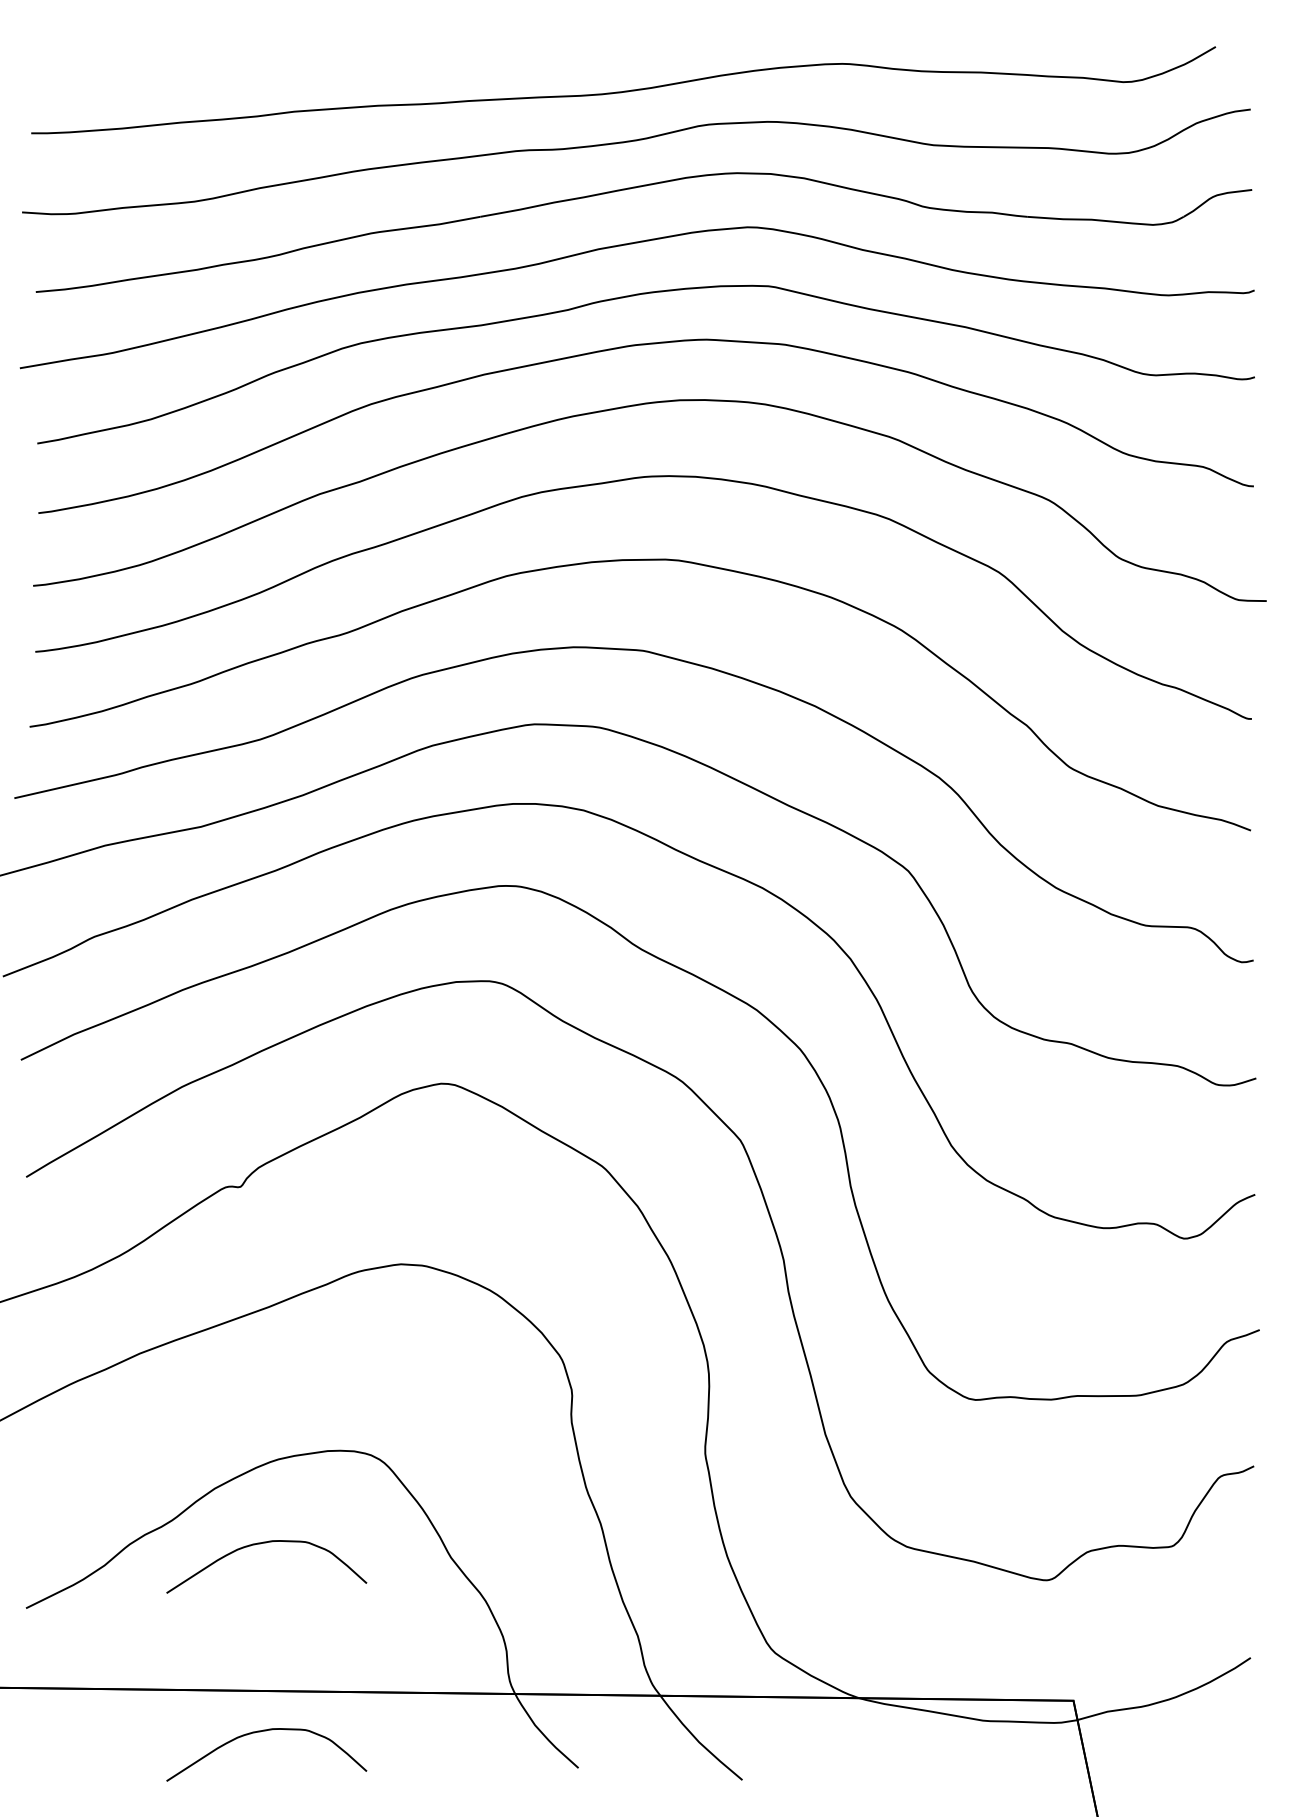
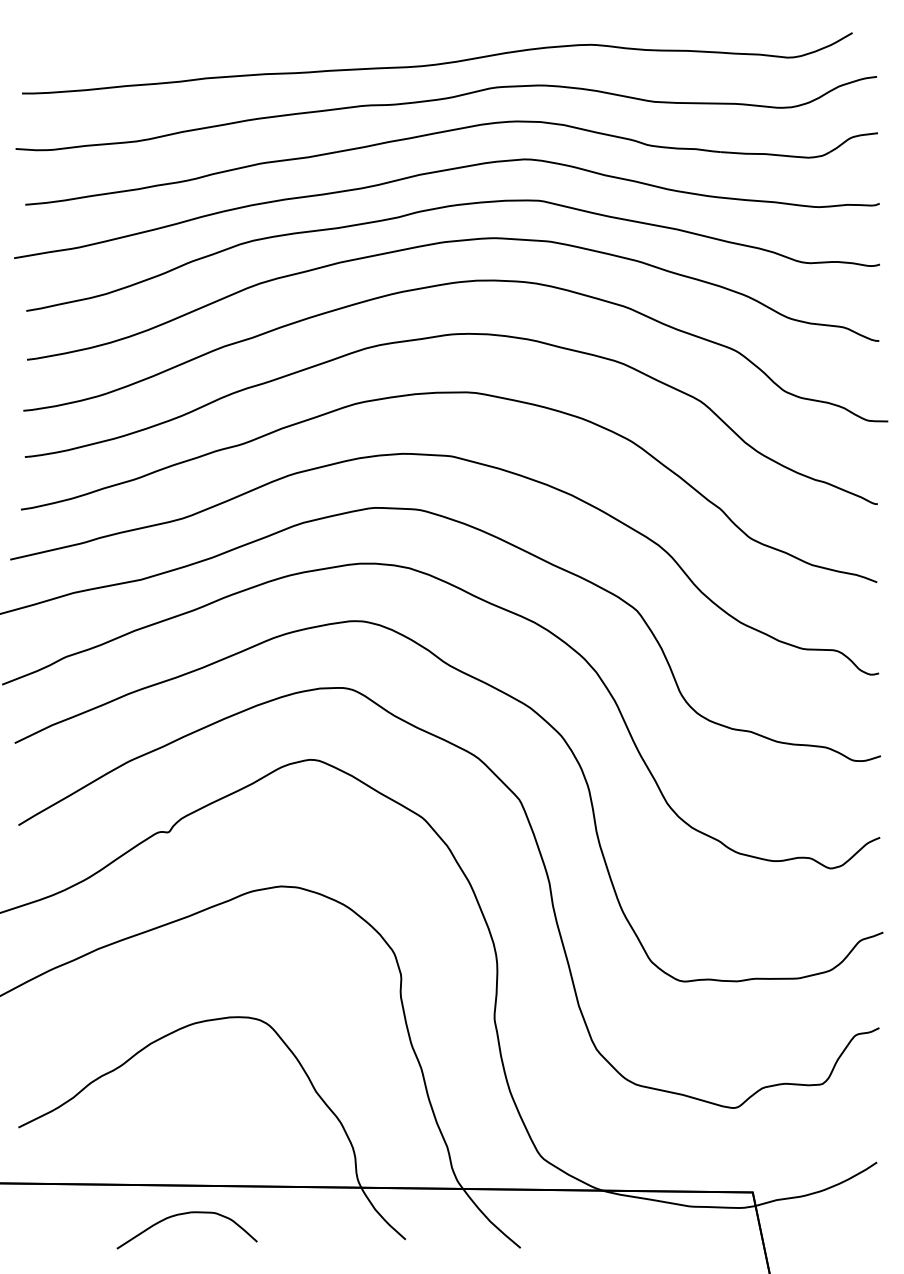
curve: (260, 1544) -> (182, 1082), removed

